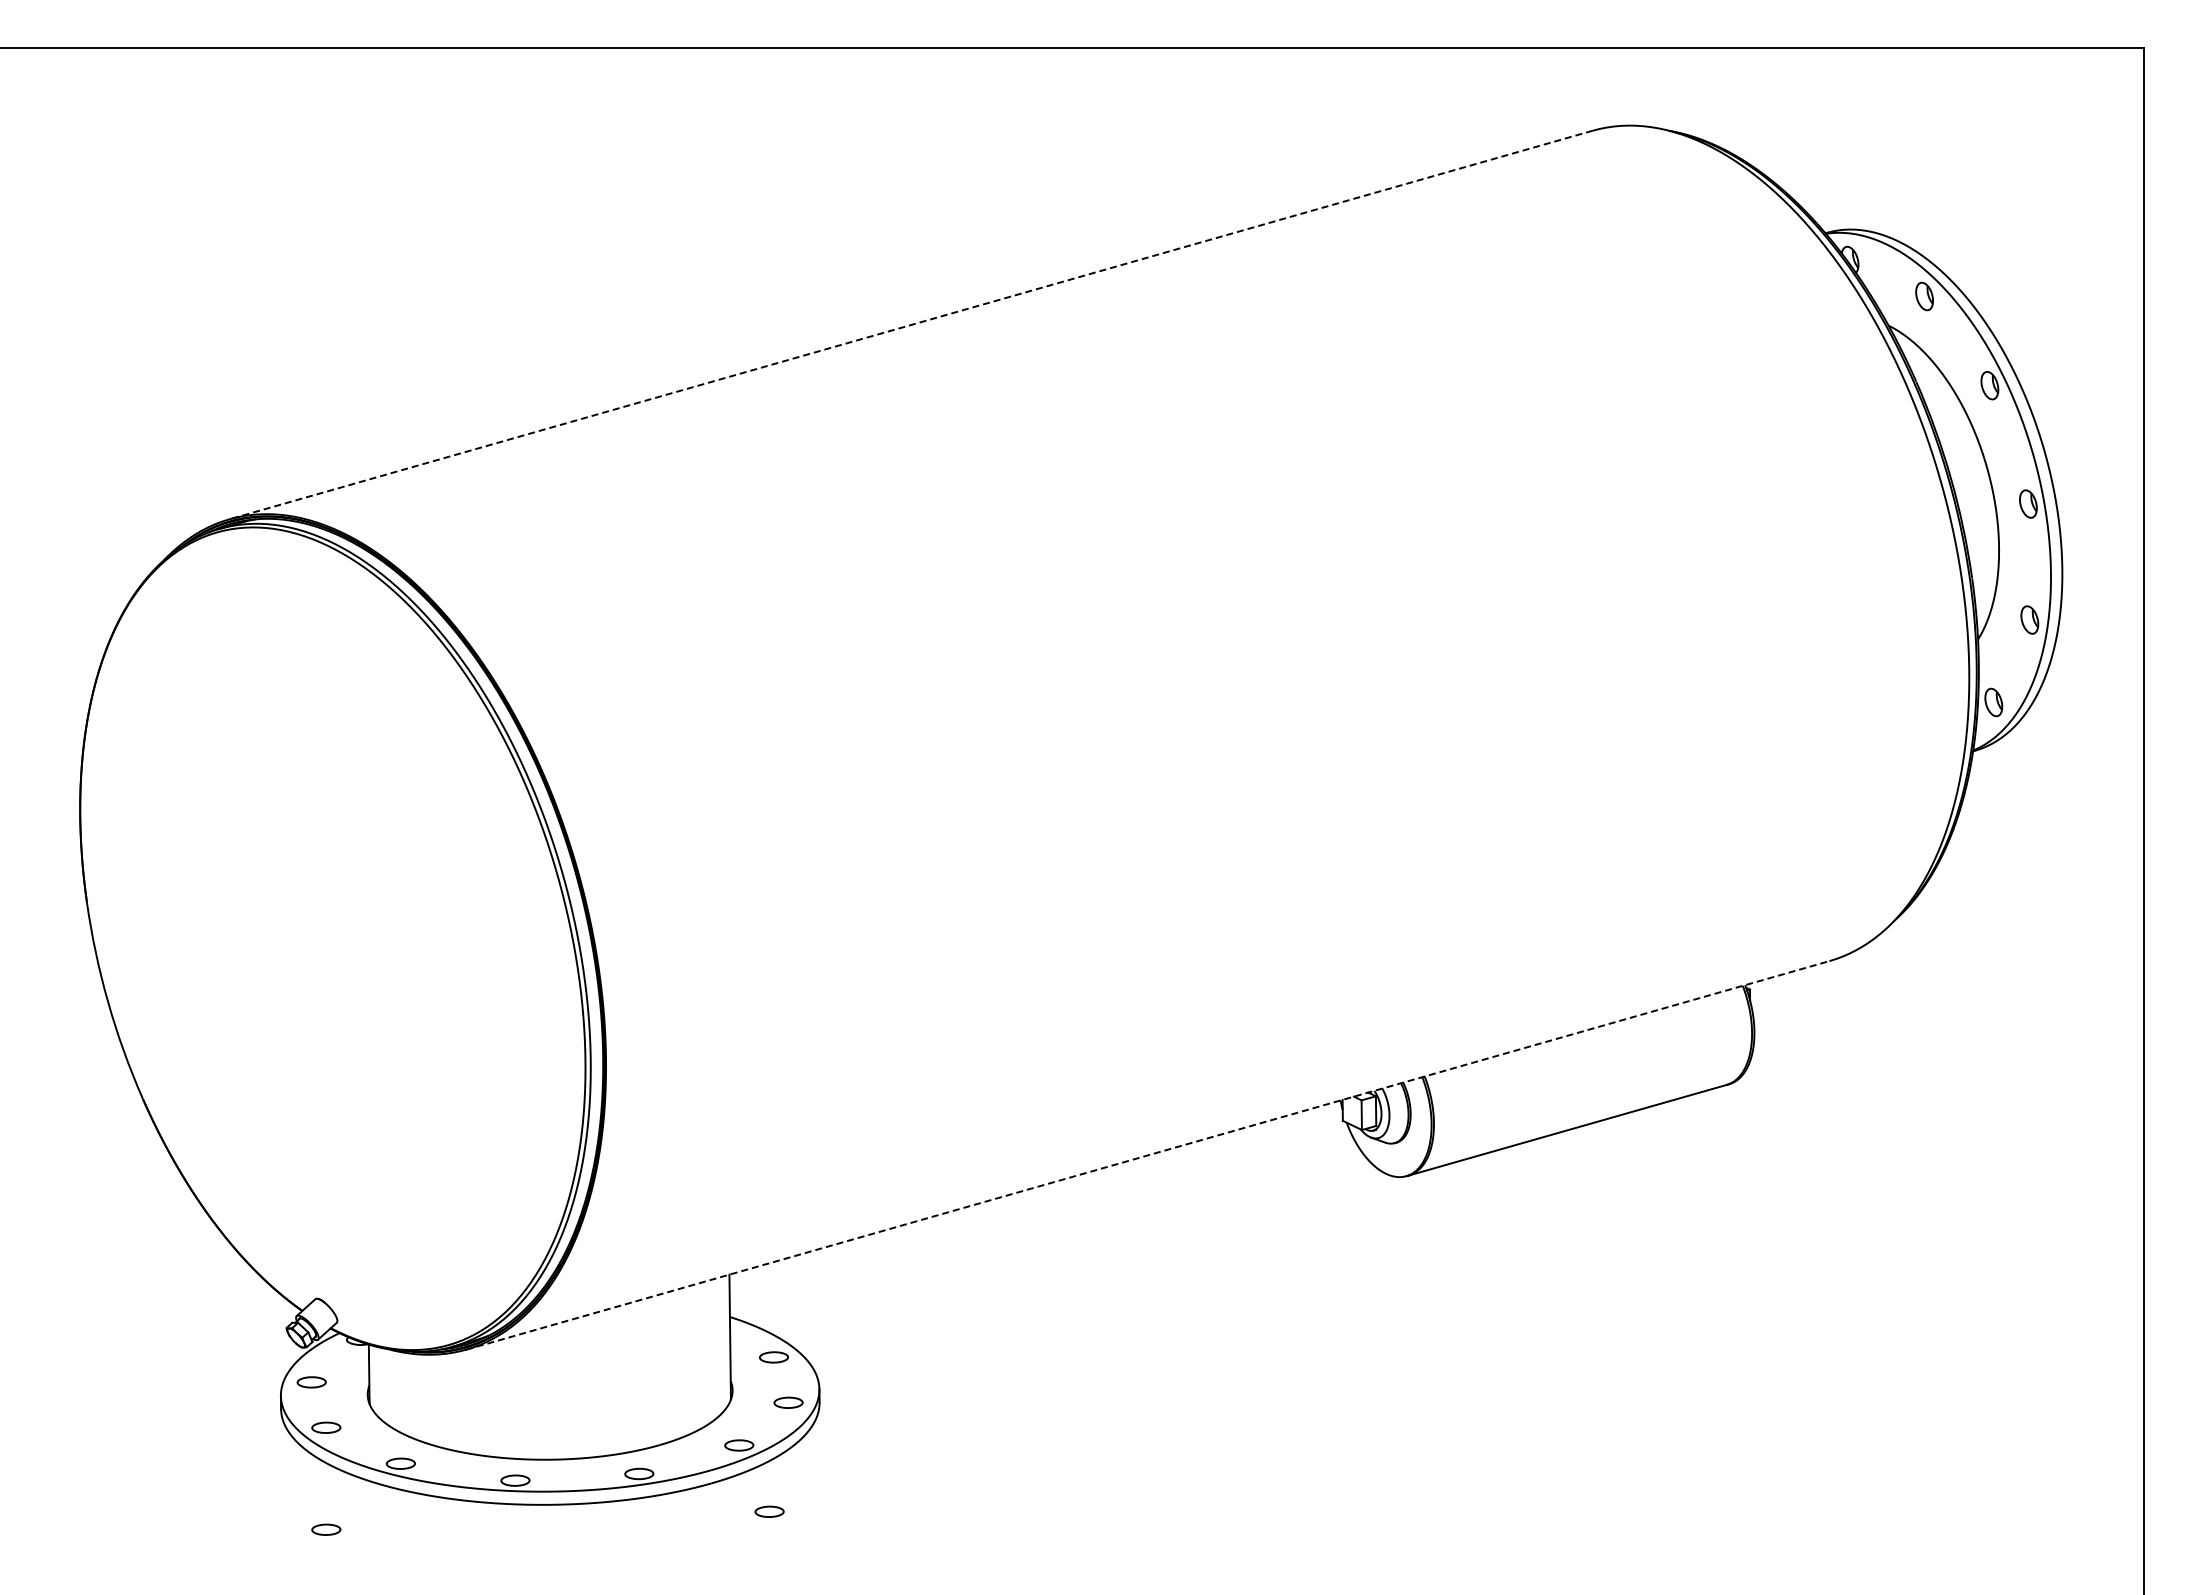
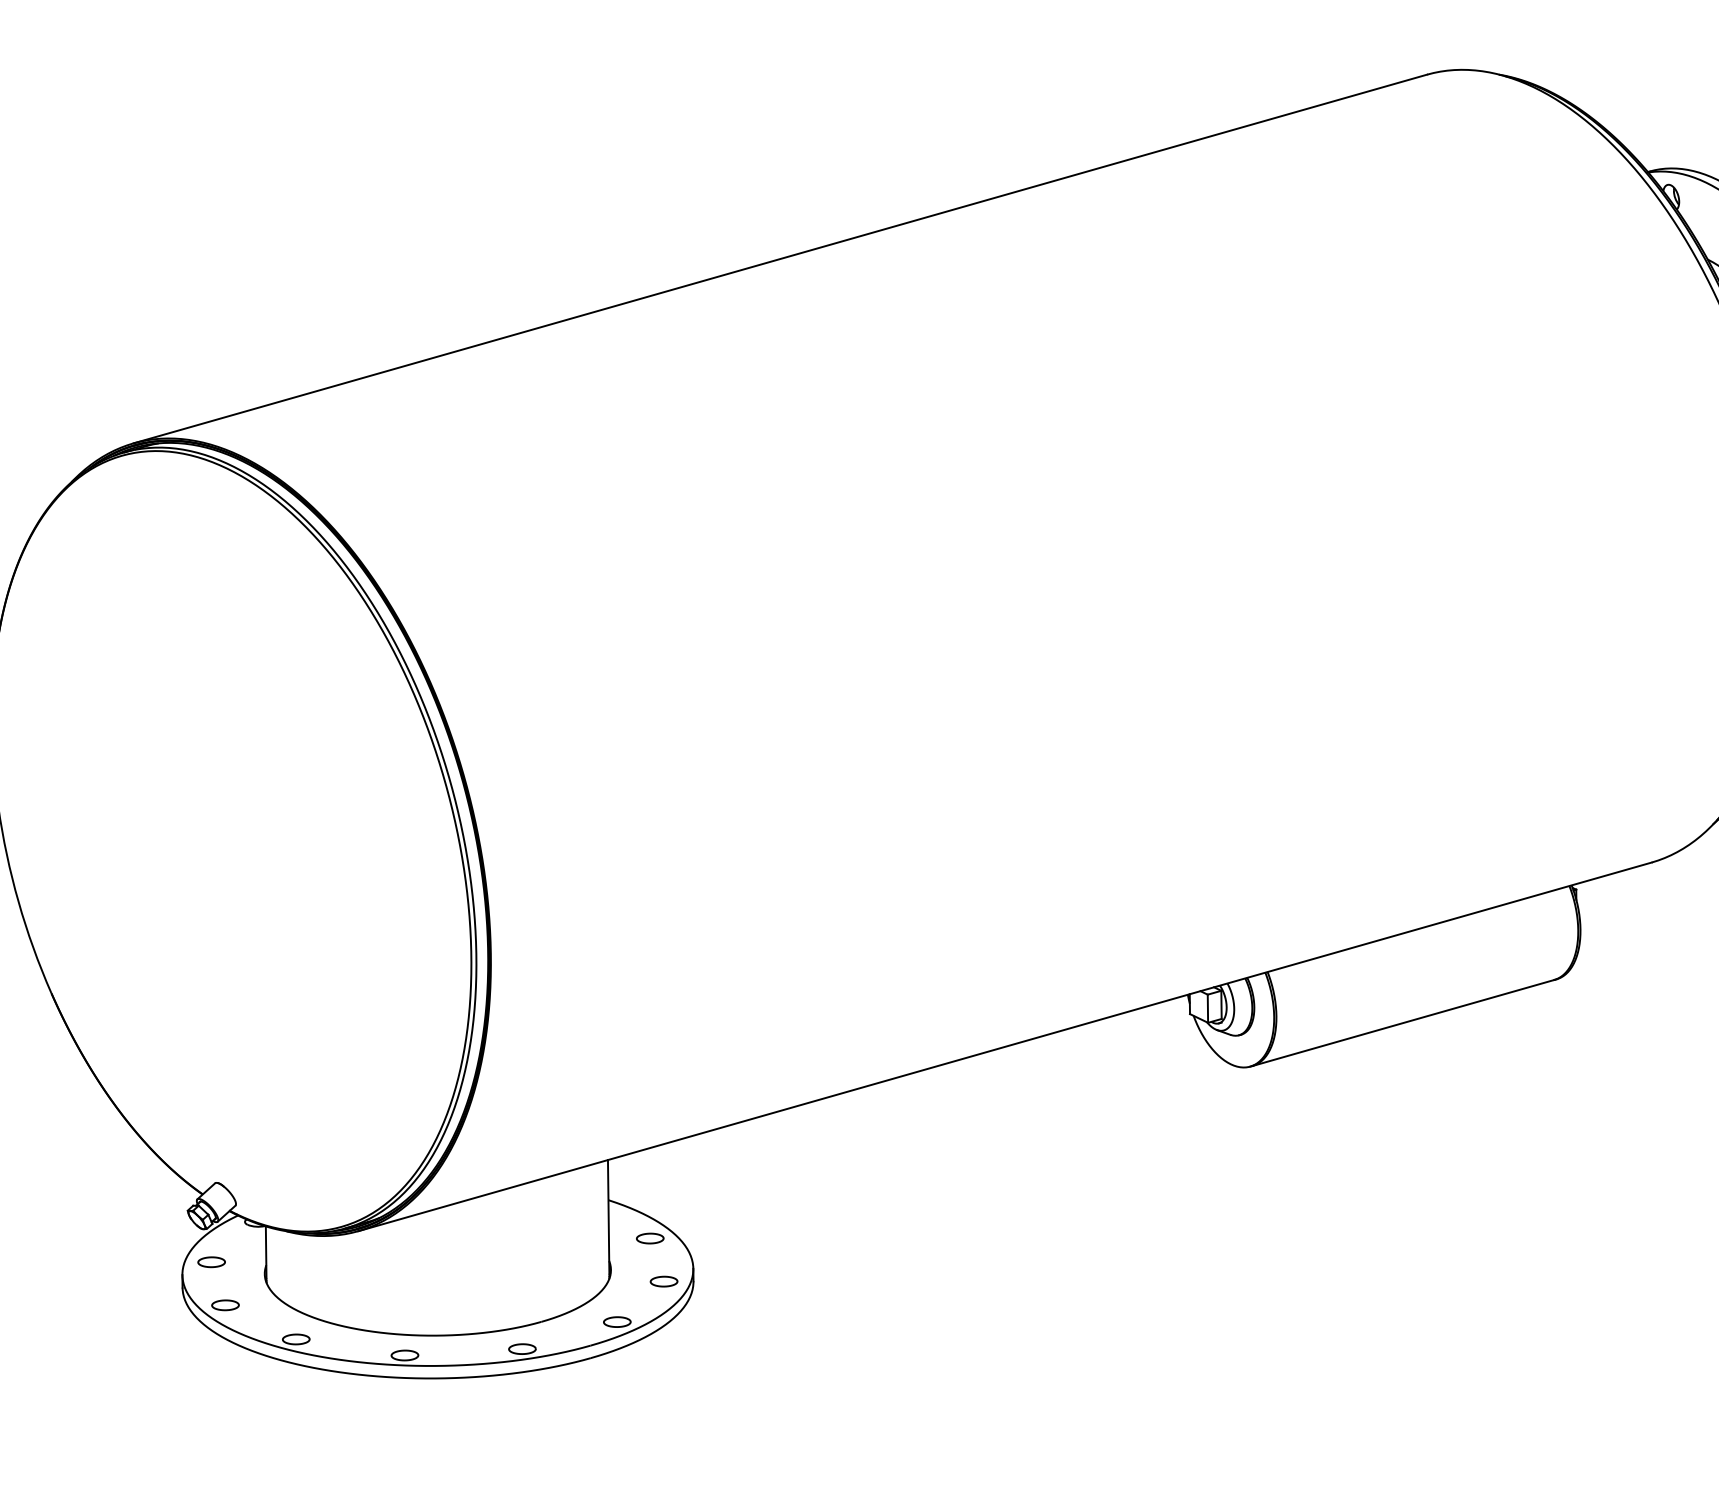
line: (911, 325) -> (780, 259), dashed -> solid
line: (1147, 1155) -> (1004, 1046), dashed -> solid
part: (769, 1511) -> (645, 1384), removed
part: (326, 1529) -> (225, 1401), removed

